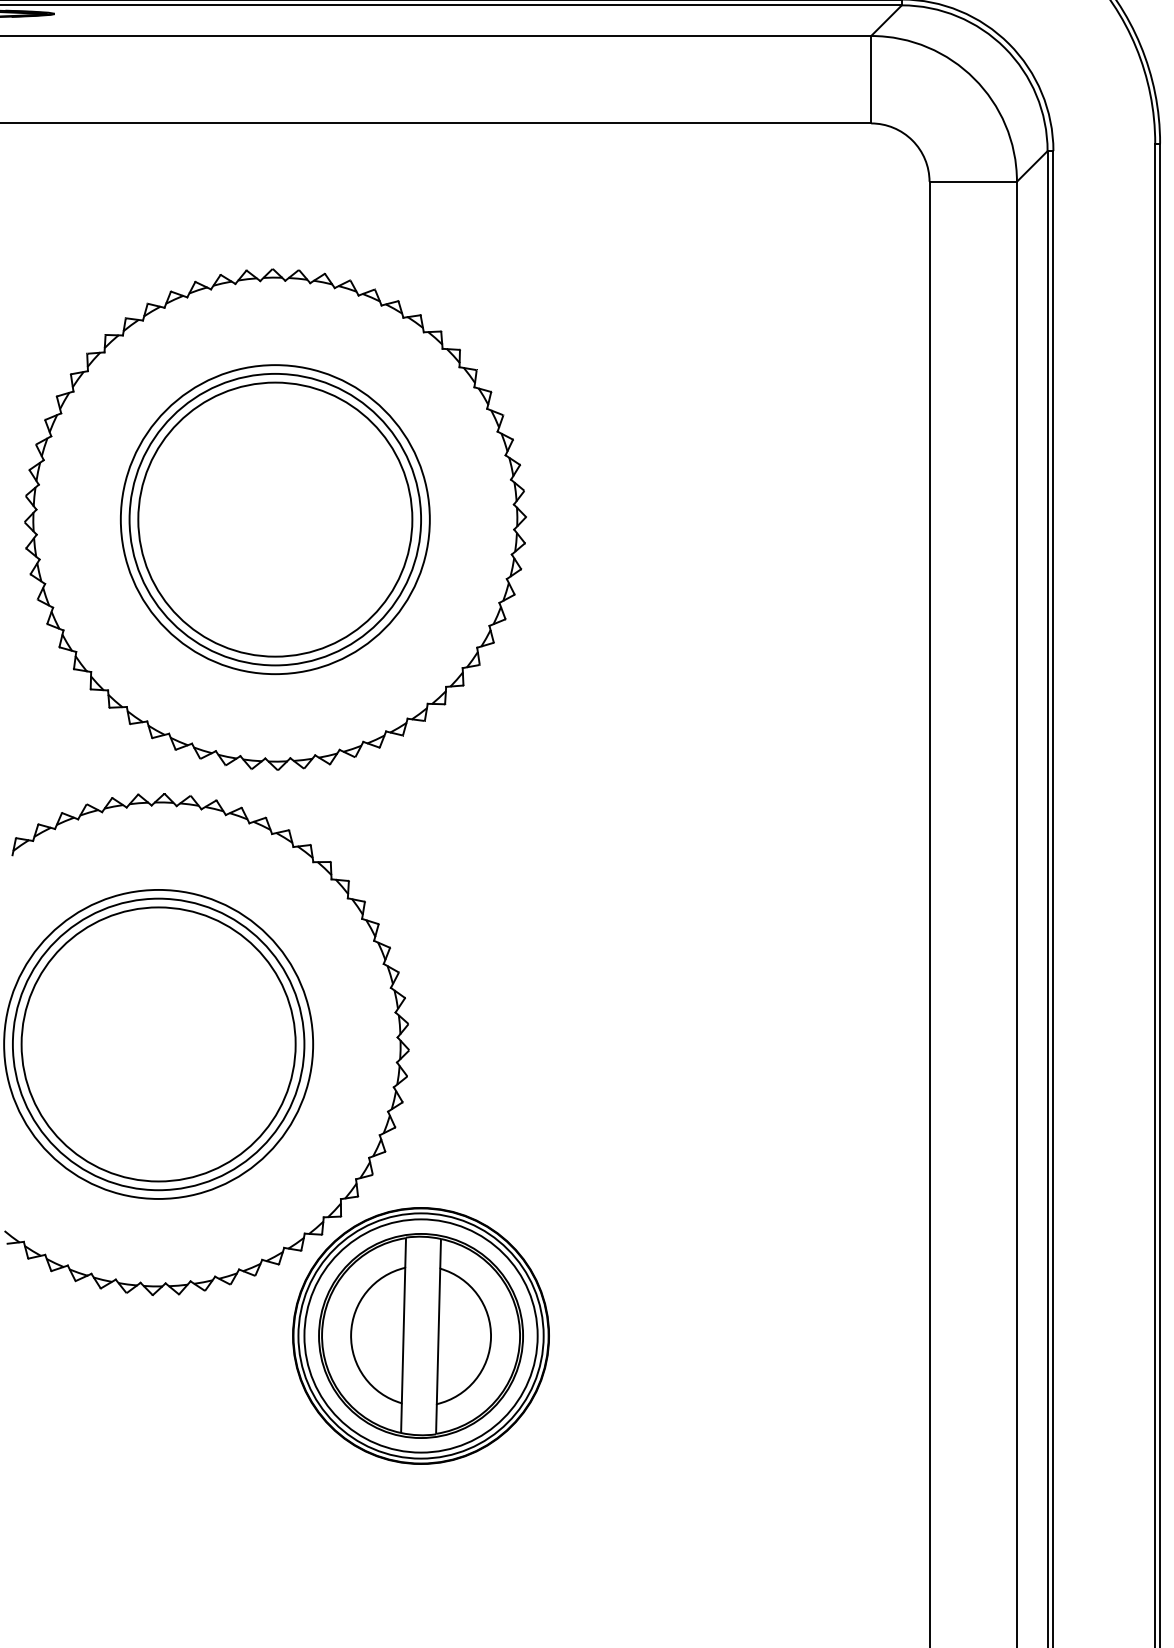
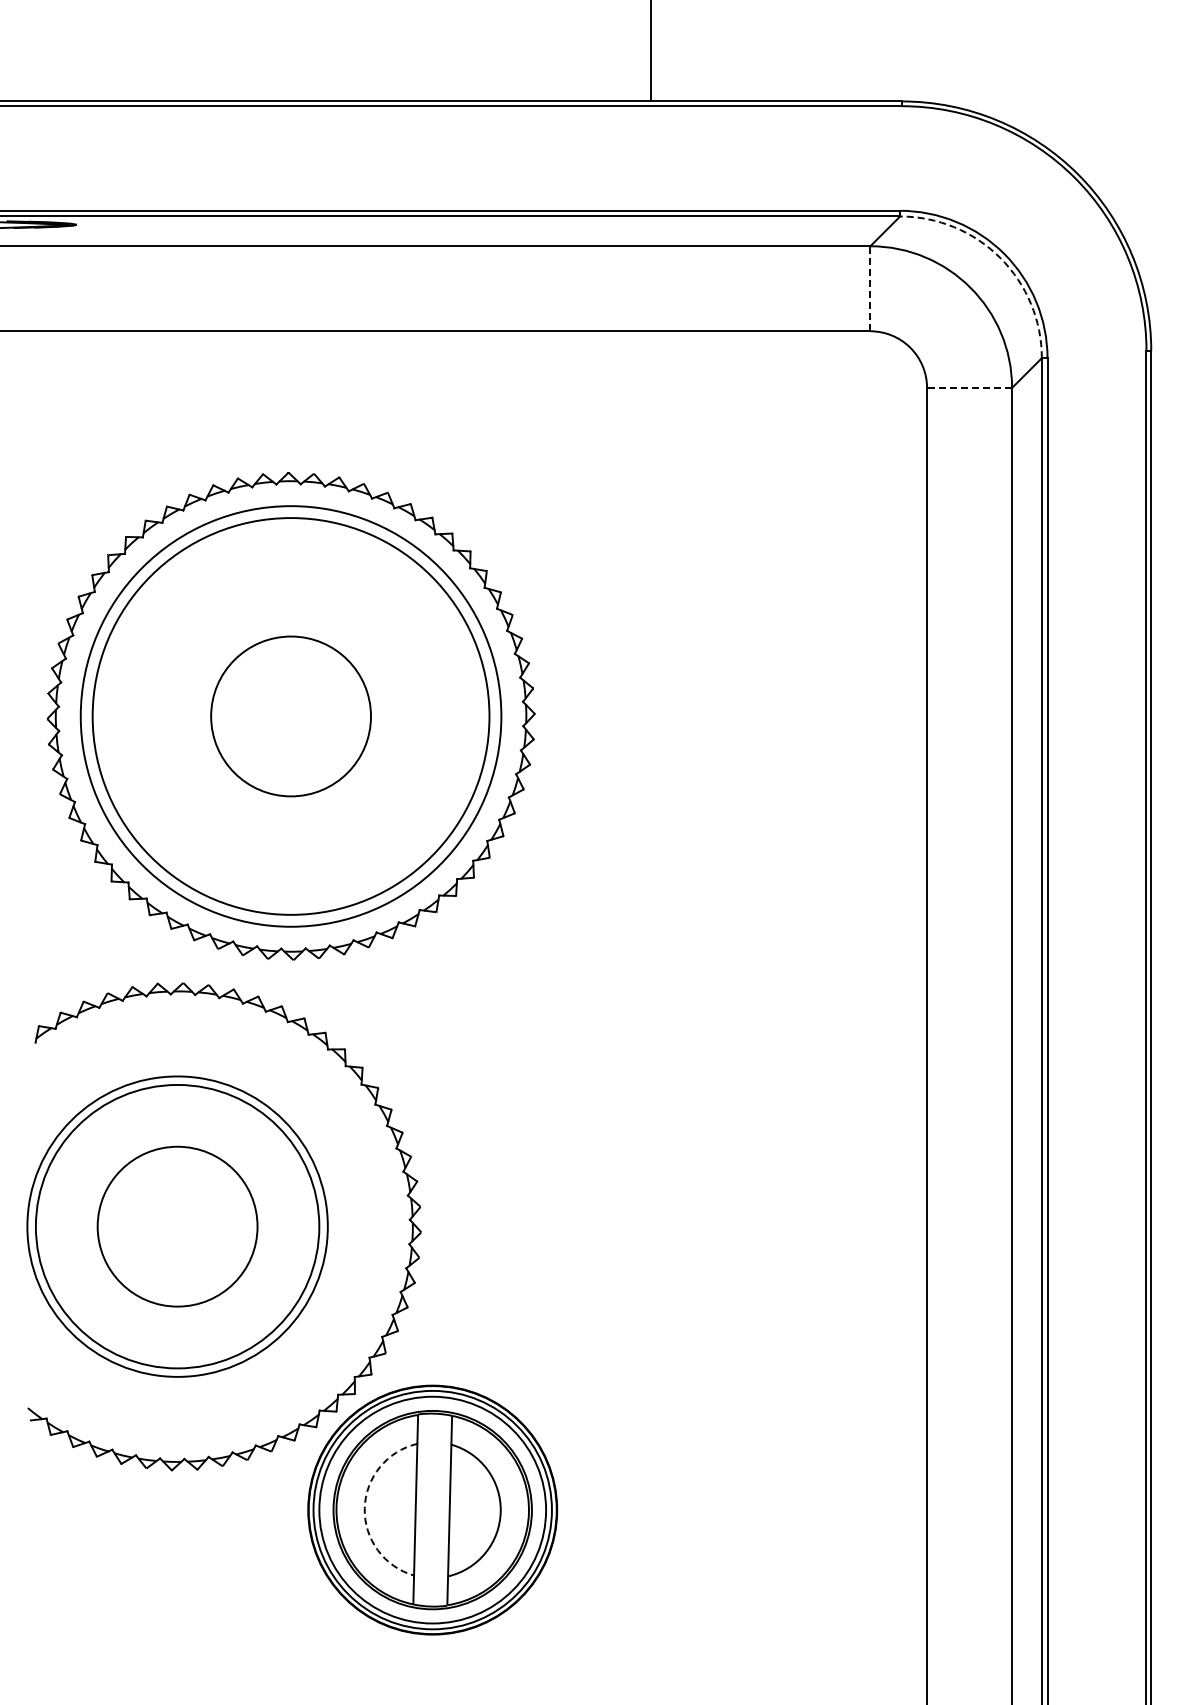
arc: (1005, 47) -> (1000, 257), solid -> dashed
line: (871, 79) -> (870, 288), solid -> dashed
line: (973, 181) -> (969, 387), solid -> dashed
circle: (274, 519) -> (290, 716), size x0.6
circle: (274, 519) -> (290, 716), size x1.4
circle: (274, 519) -> (290, 716), size x1.4
circle: (158, 1044) -> (177, 1226), size x0.6
arc: (350, 1334) -> (364, 1508), solid -> dashed

